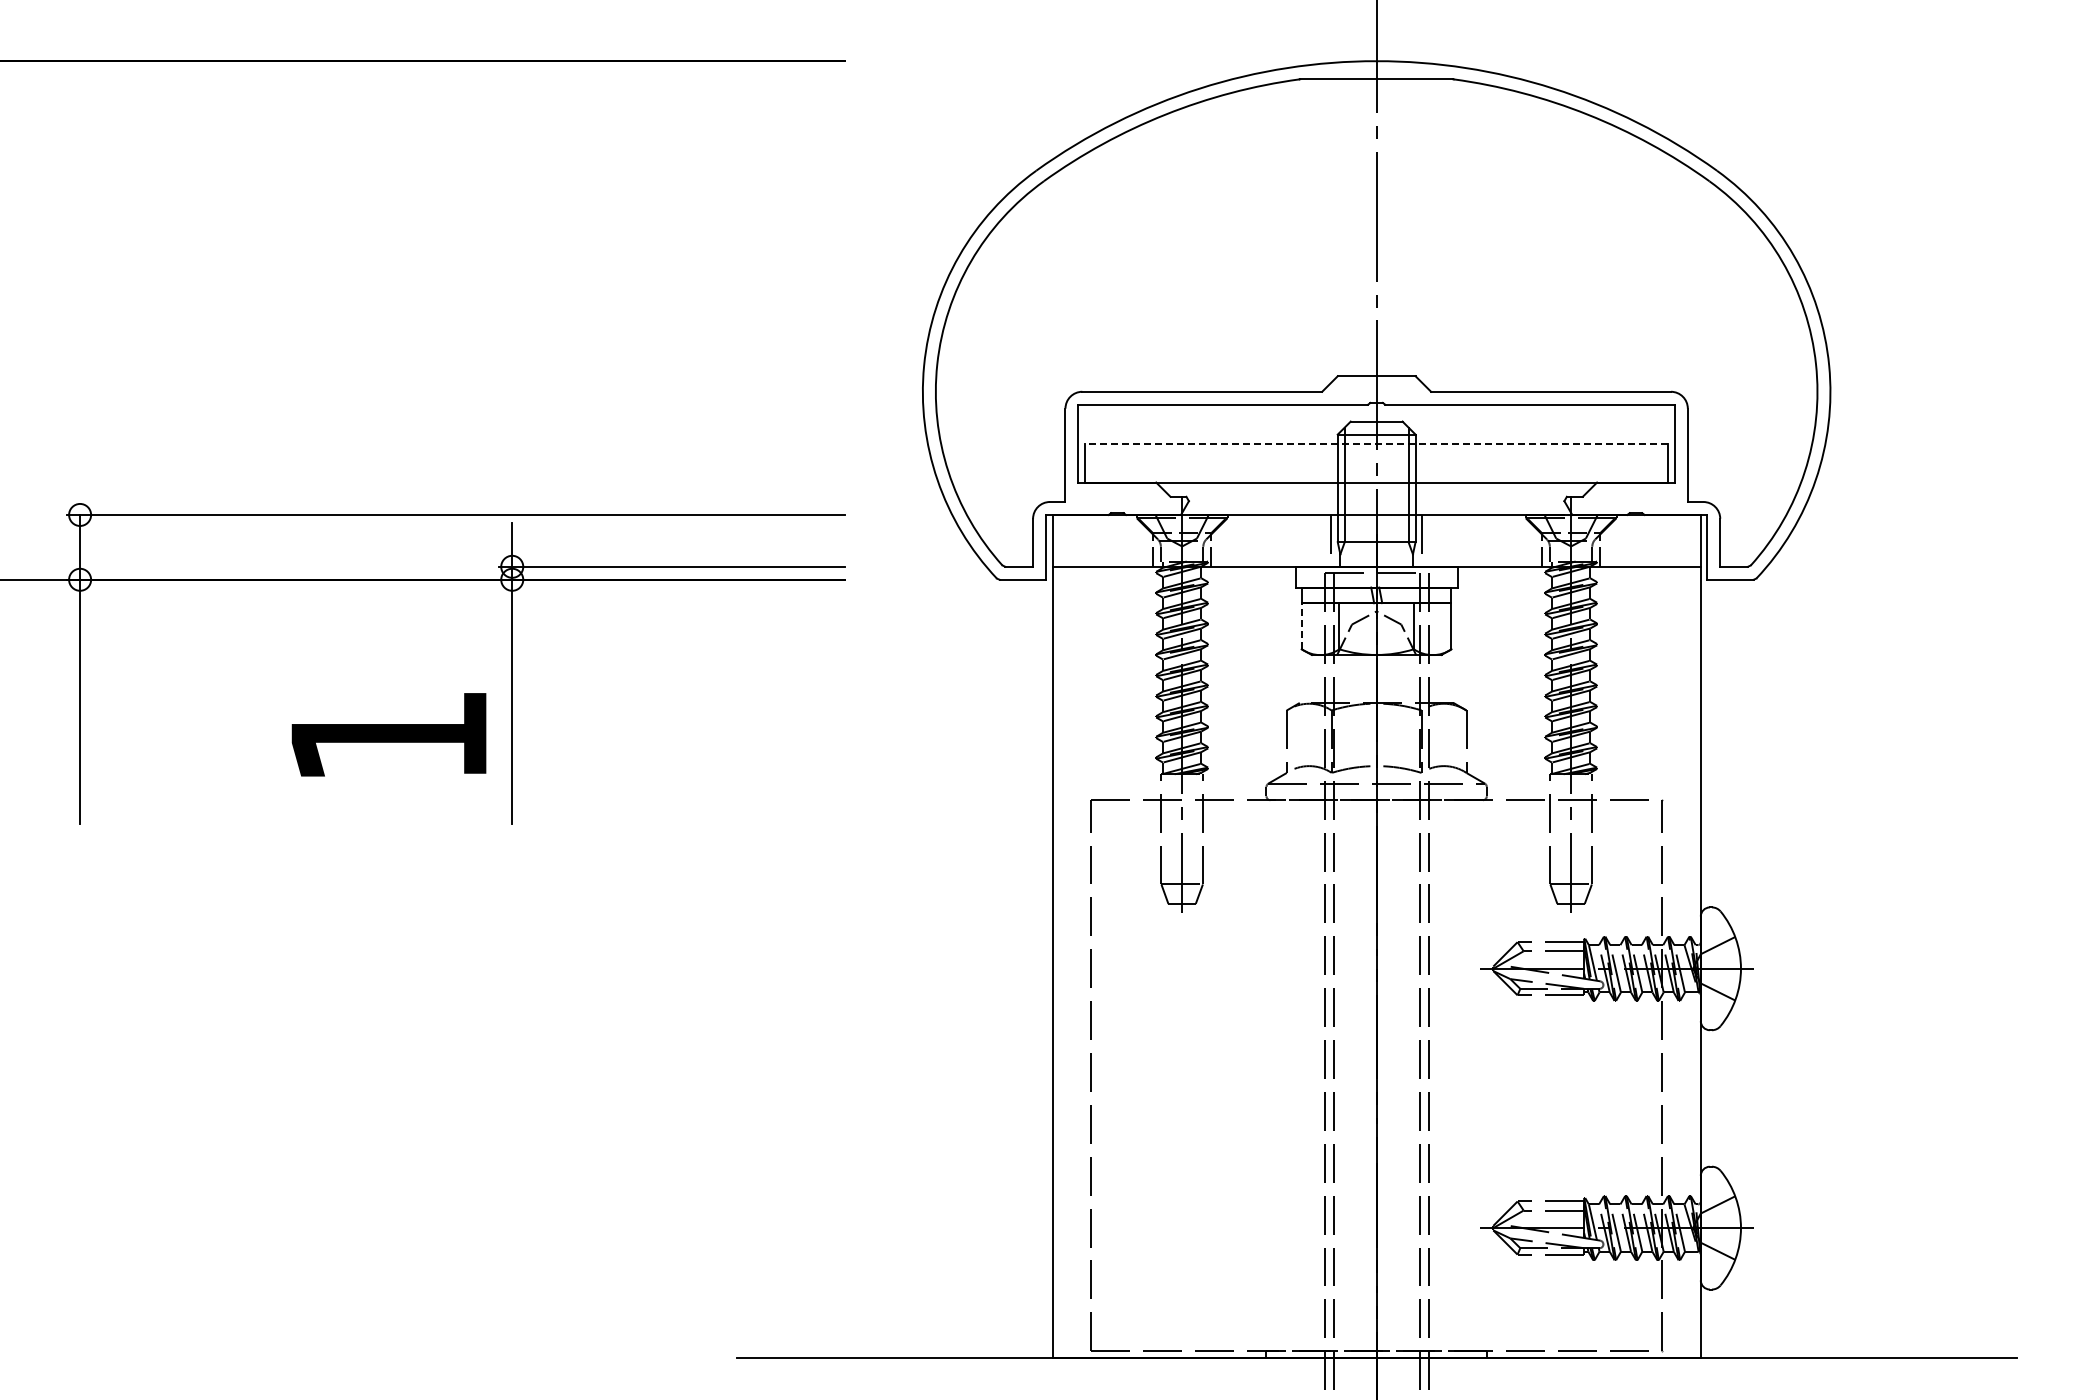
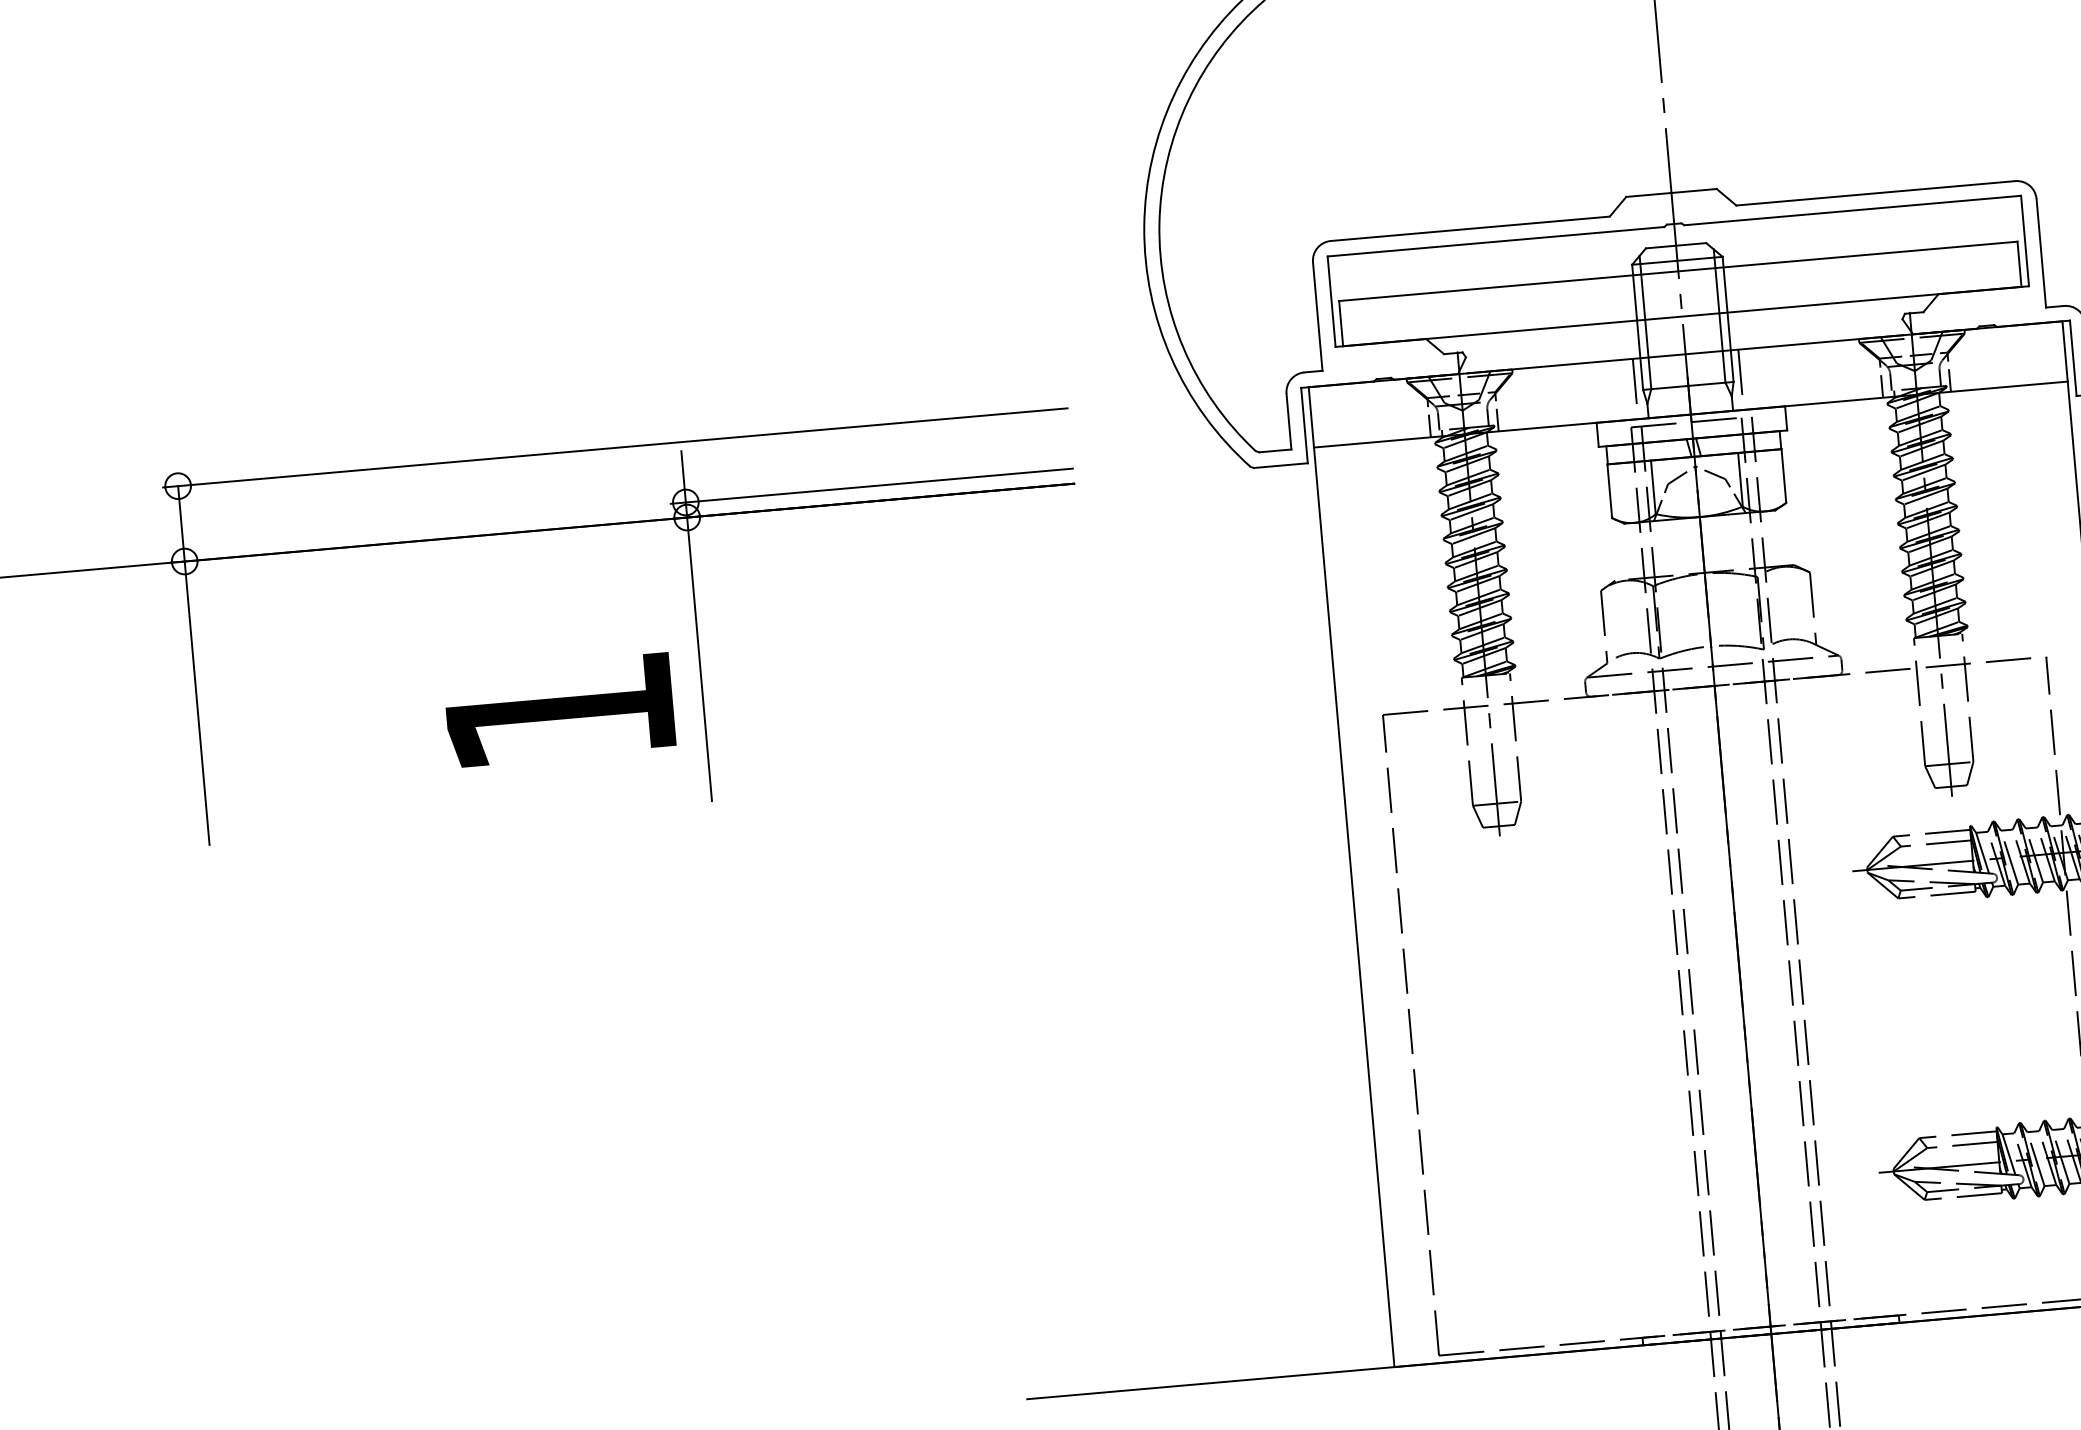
line: (1376, 443) -> (1678, 271), dashed -> solid
line: (1301, 625) -> (1609, 490), dashed -> solid

